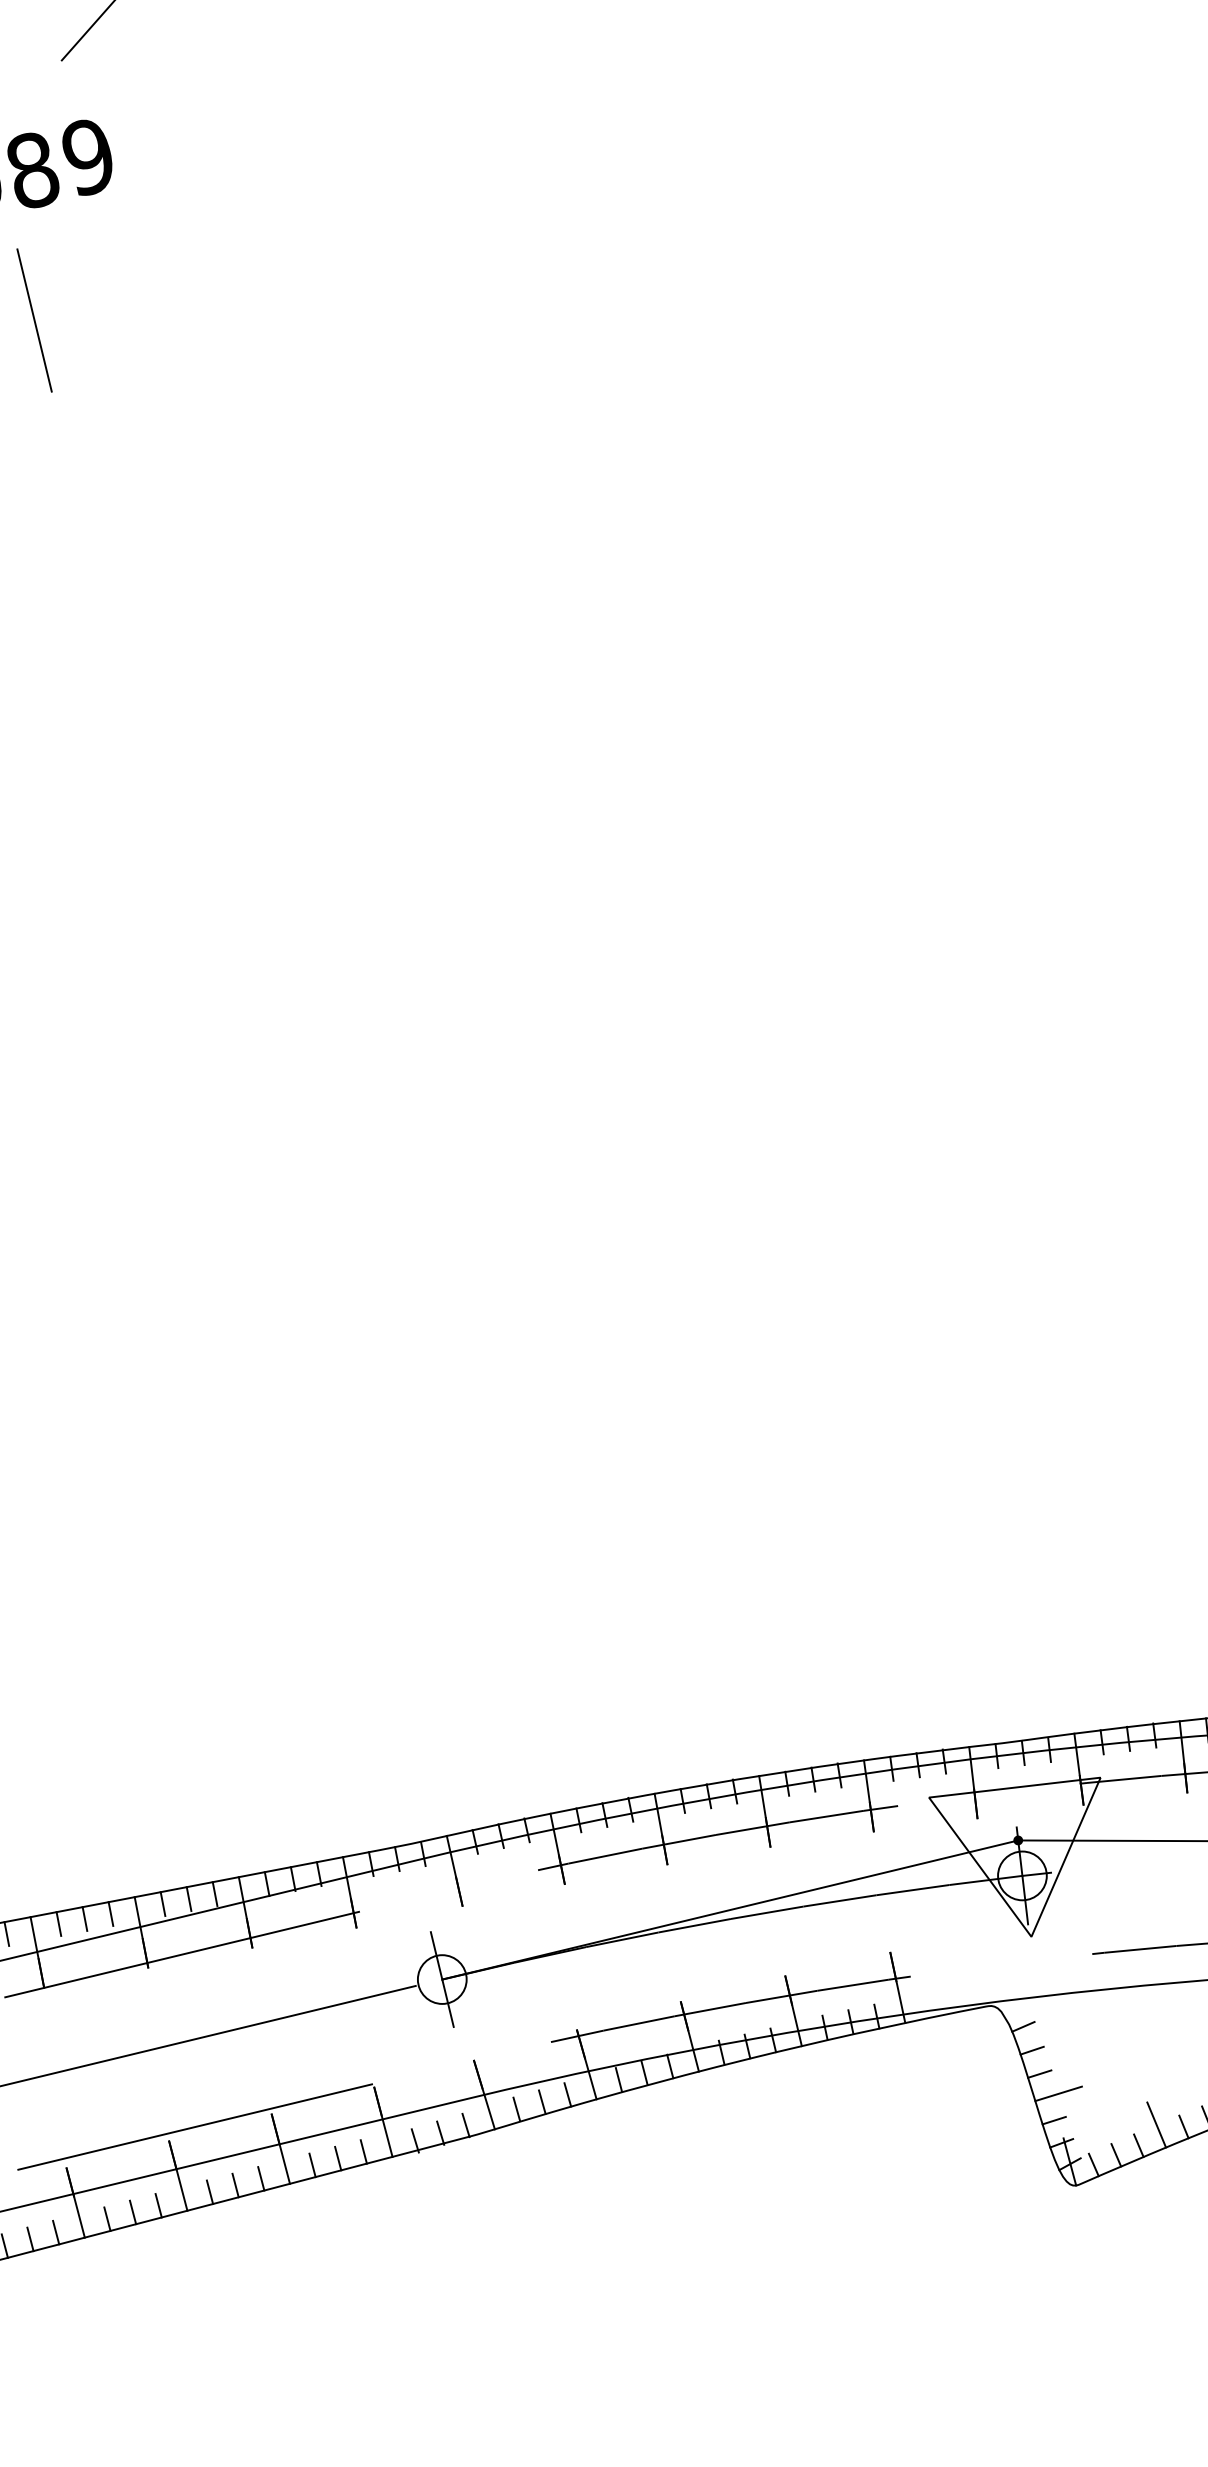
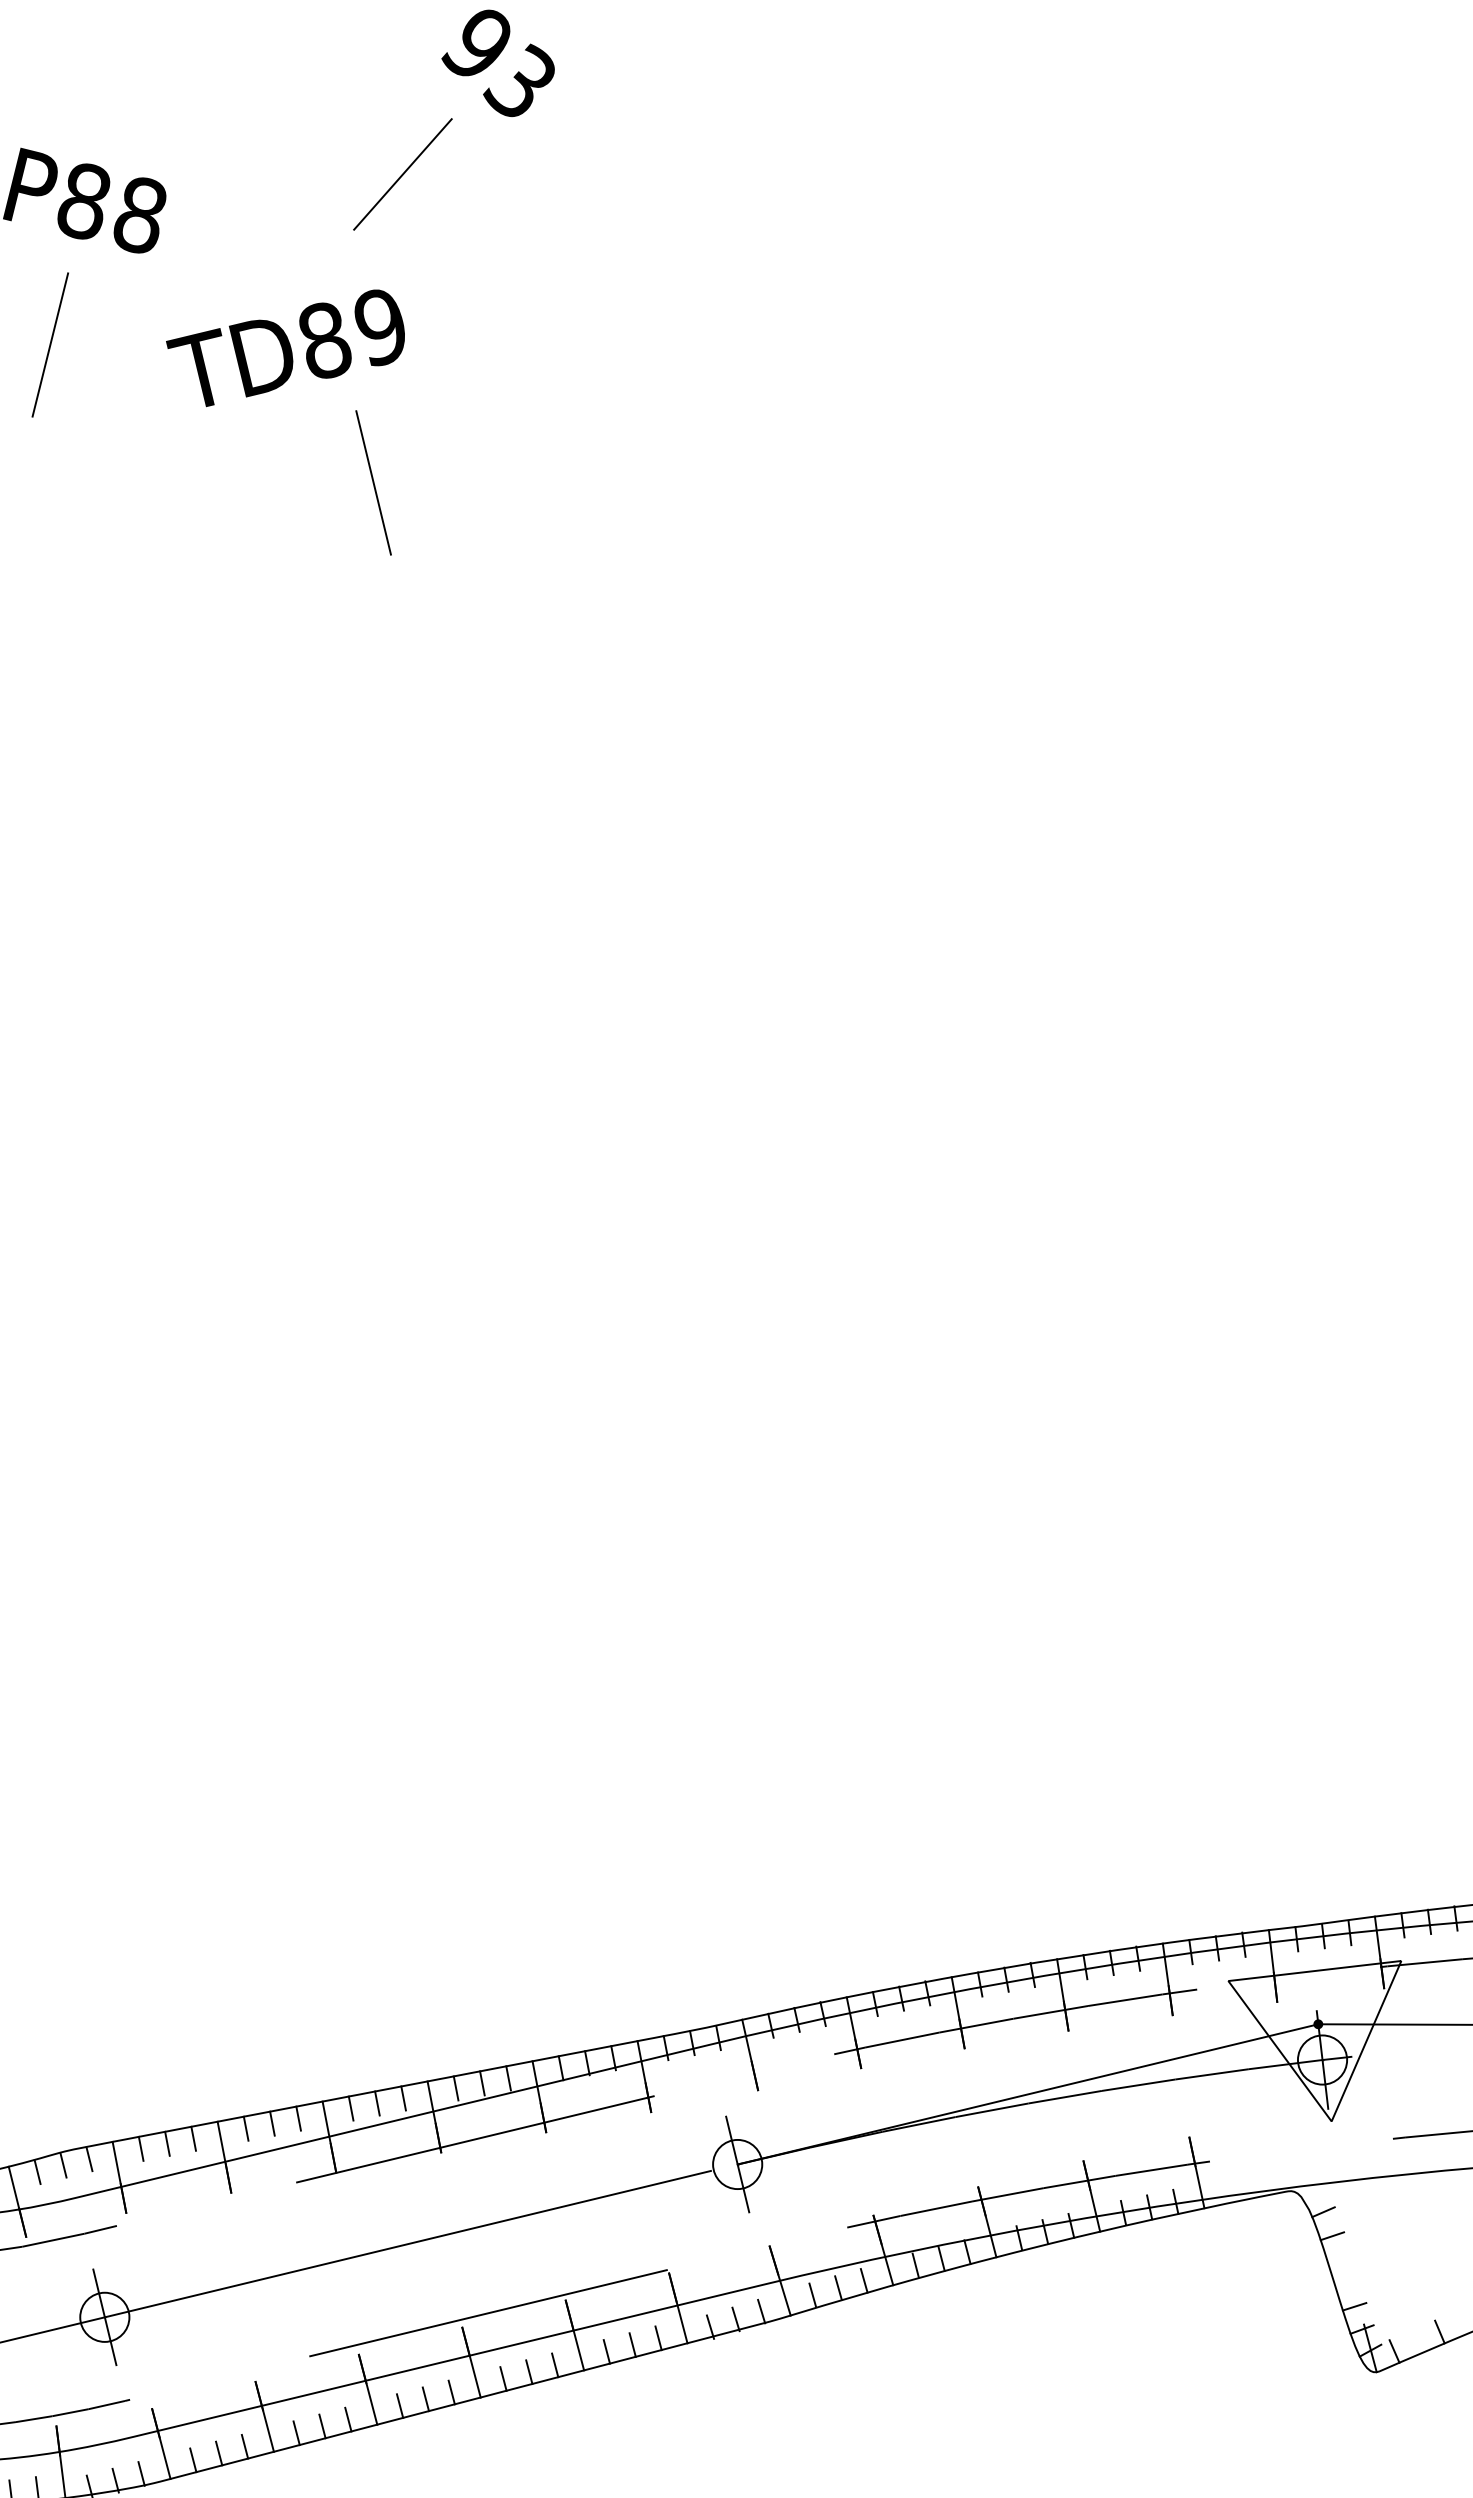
line: (34, 320) -> (373, 482), moved
line: (1039, 2073) -> (1339, 2259), removed
line: (1058, 2093) -> (1358, 2279), removed
line: (1156, 2124) -> (1457, 2310), removed
line: (1116, 2155) -> (1417, 2341), removed

